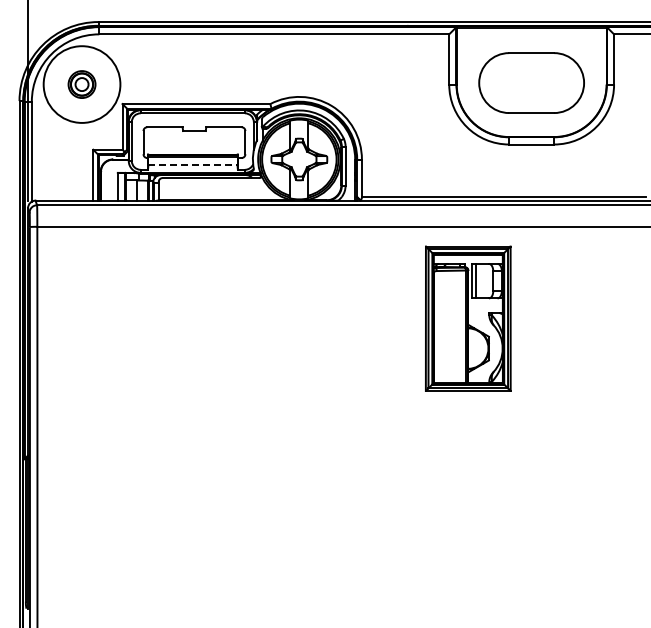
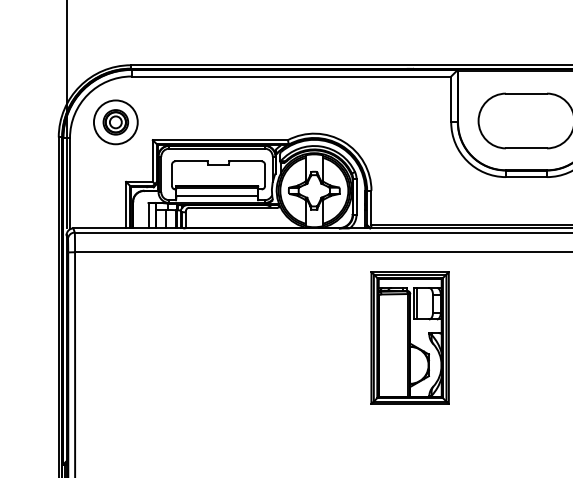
circle: (82, 84) -> (116, 122), size x0.62
line: (192, 165) -> (216, 196), dashed -> solid
part: (468, 318) -> (410, 337), moved

